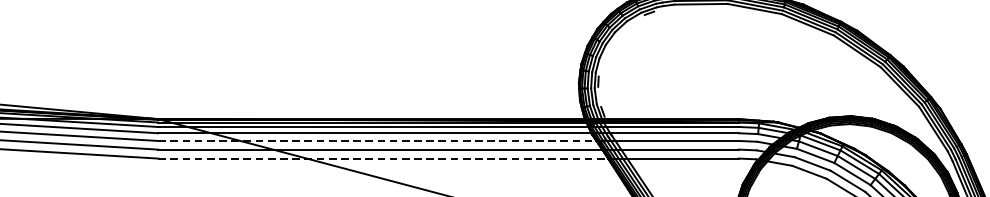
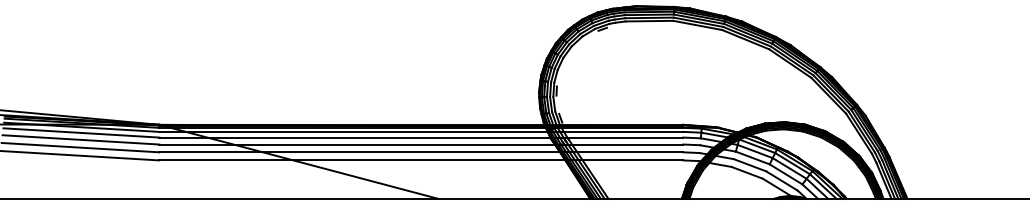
line: (377, 140) -> (357, 144), dashed -> solid
line: (383, 158) -> (362, 160), dashed -> solid

